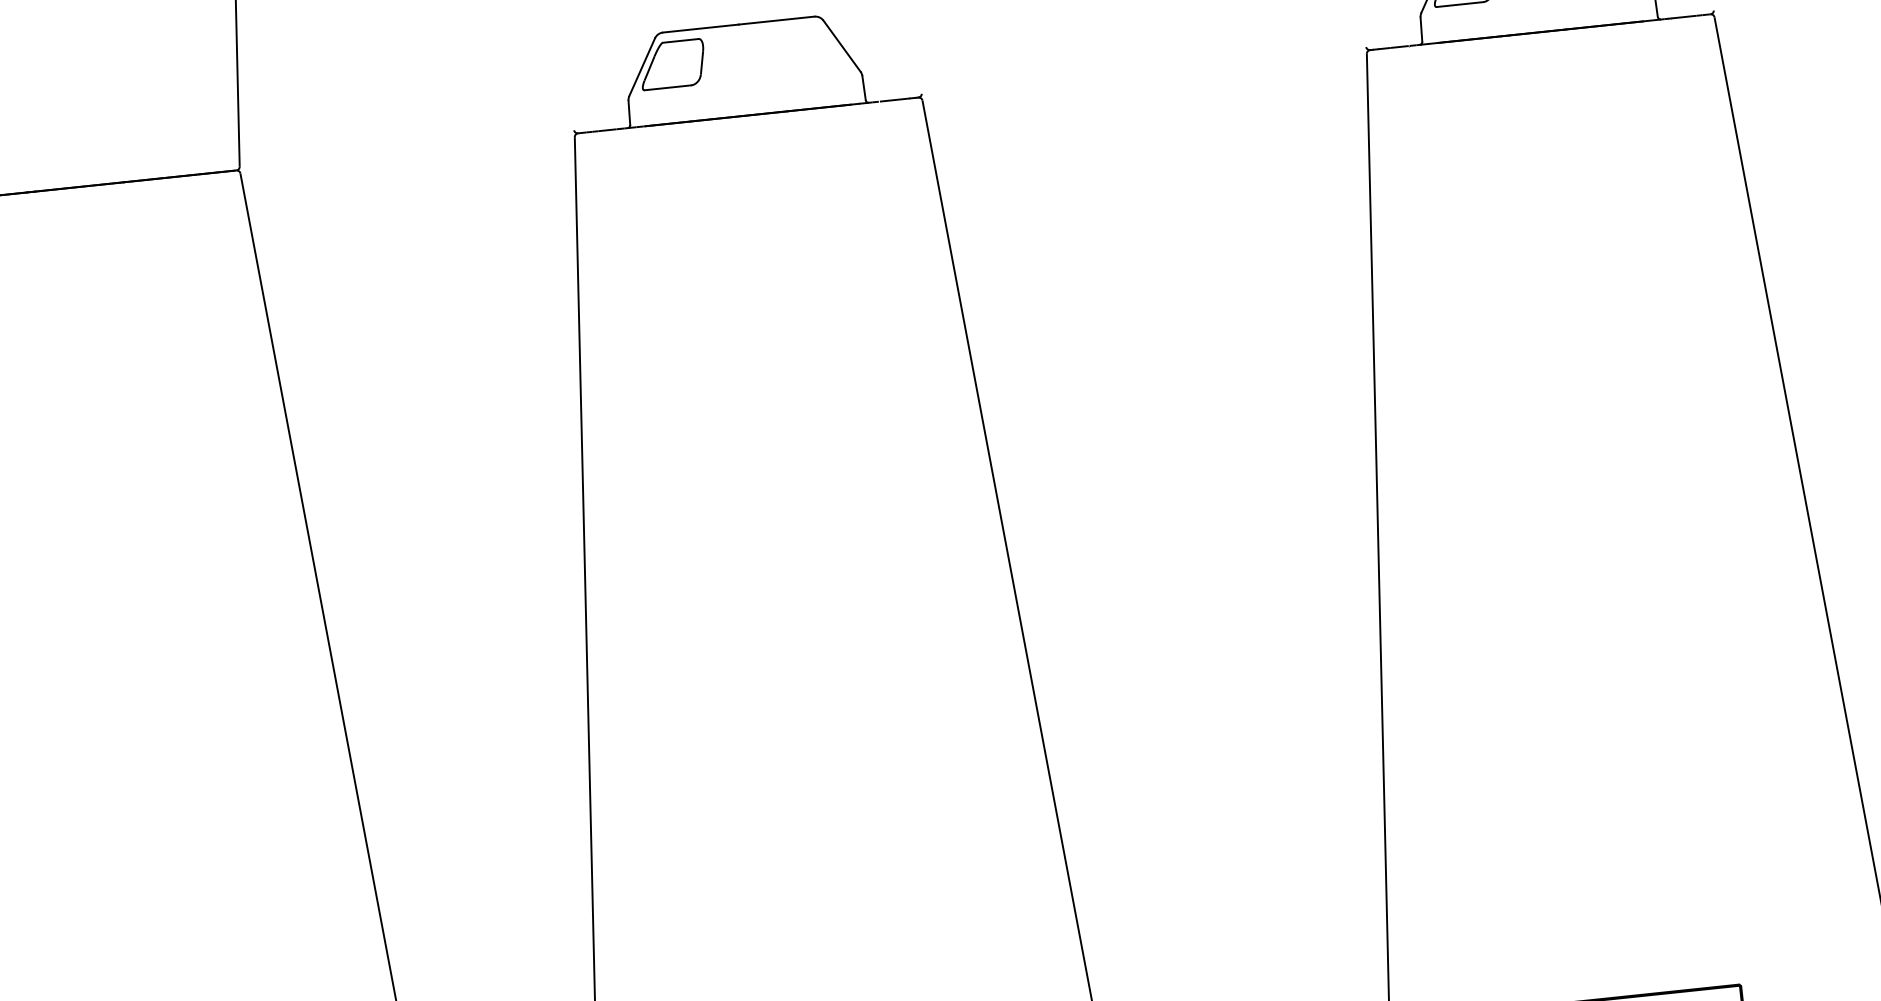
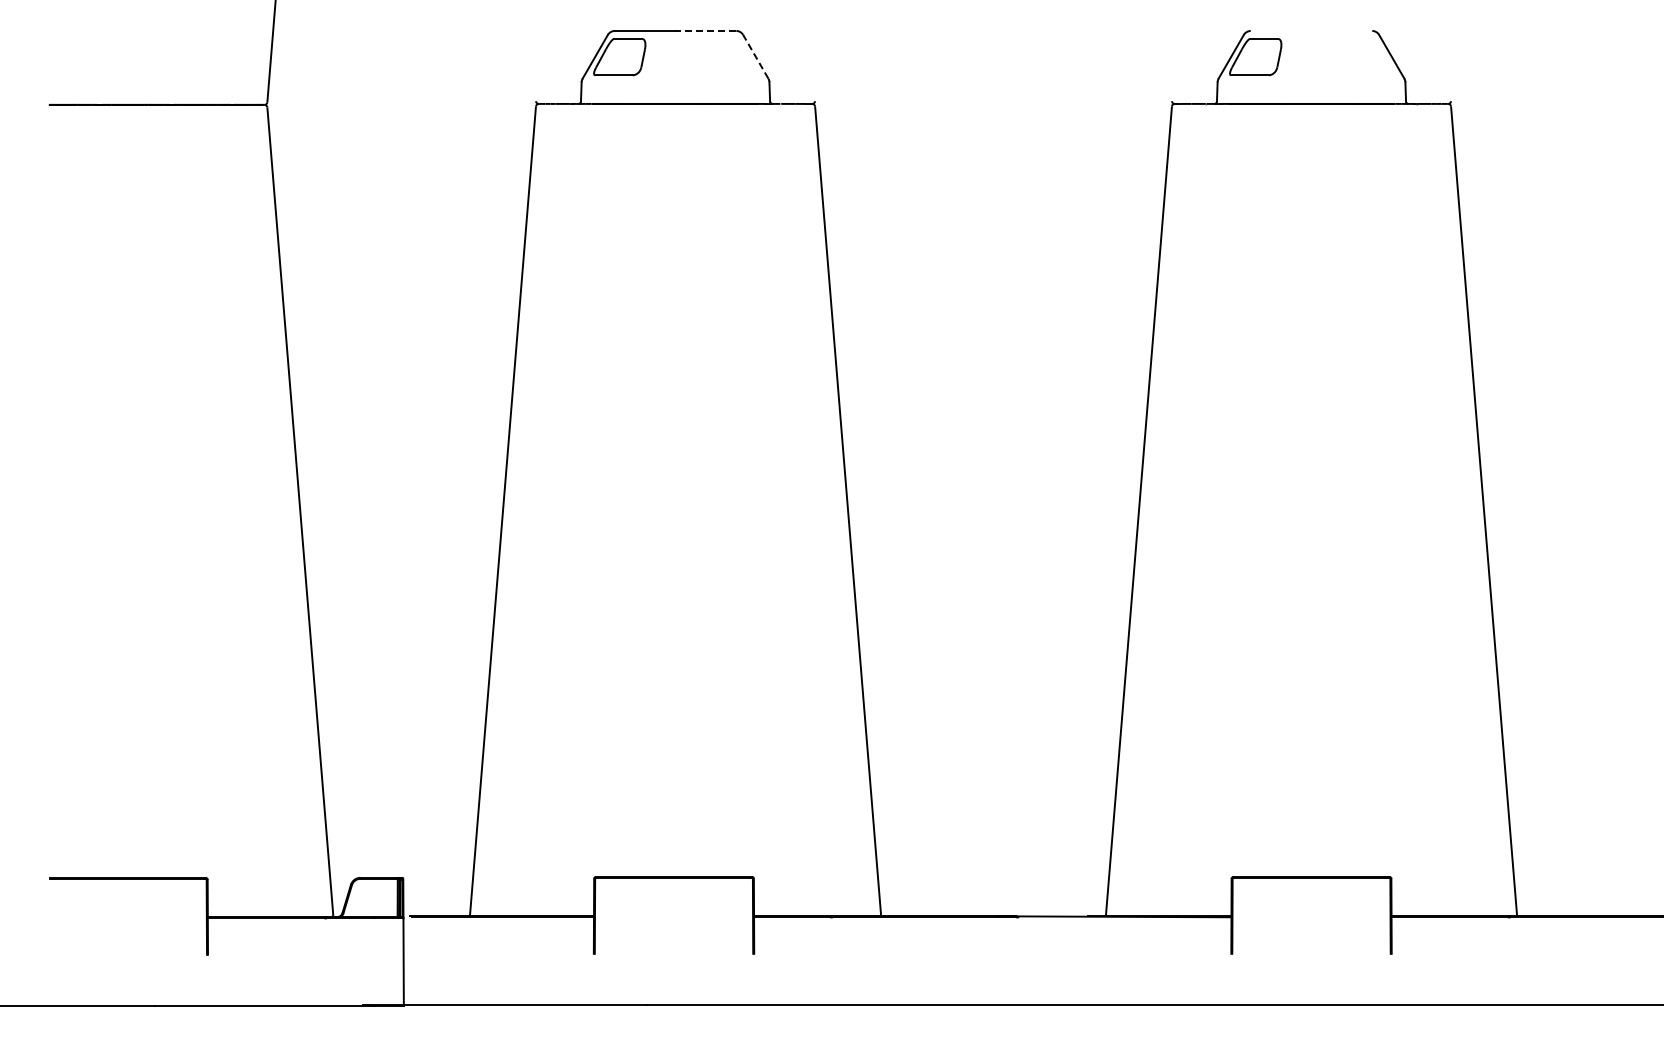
line: (775, 20) -> (705, 30), solid -> dashed
line: (841, 45) -> (755, 56), solid -> dashed

